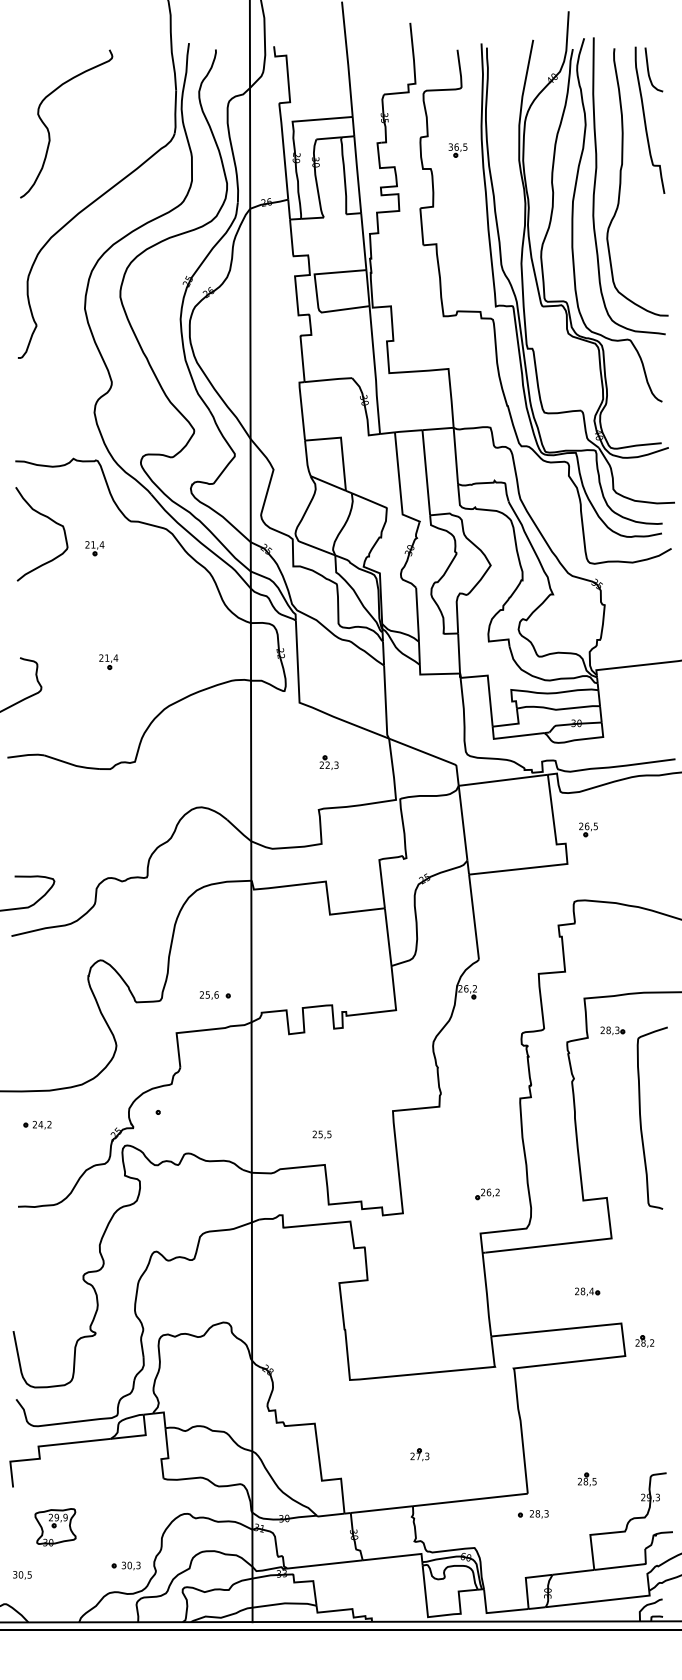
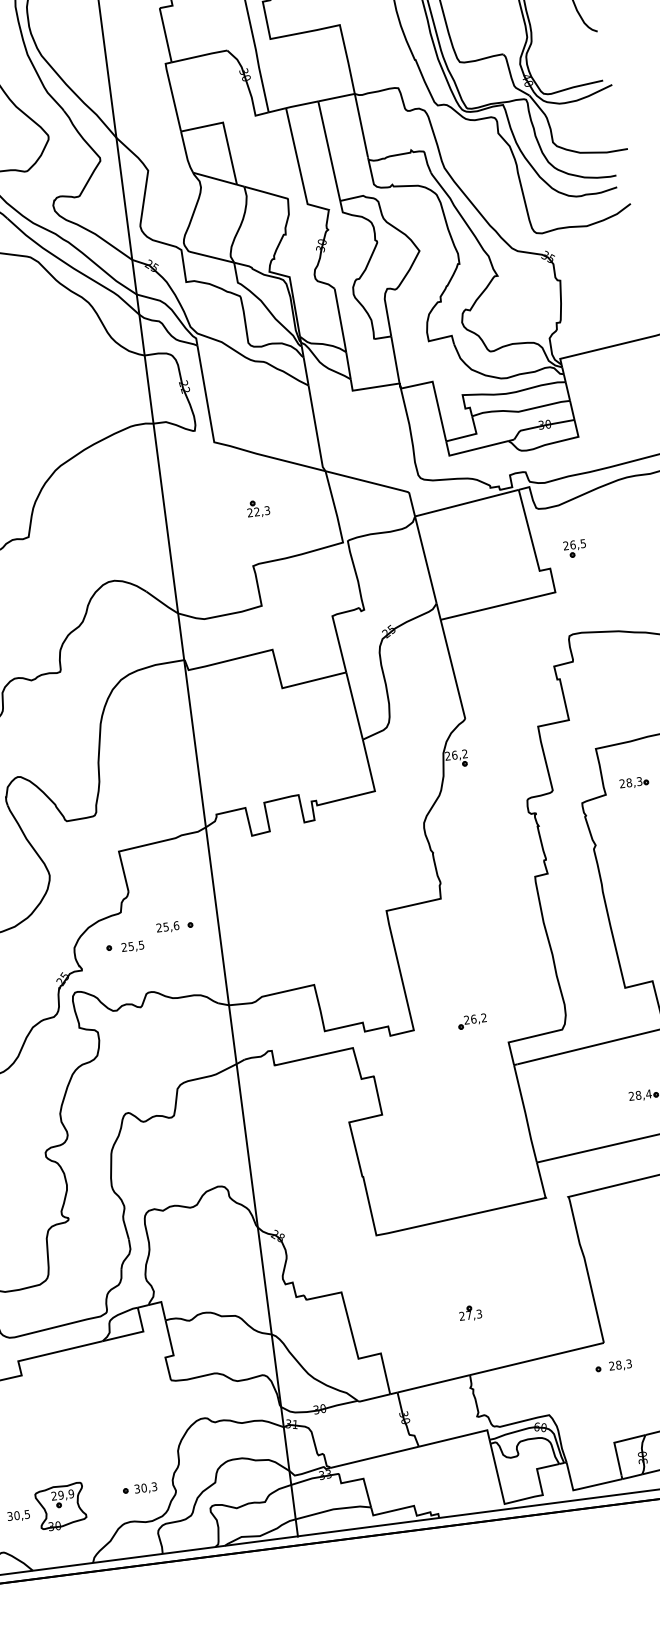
part: (214, 995) -> (174, 926), moved
text: (321, 1134) -> (132, 946), moved
part: (487, 1194) -> (472, 1021), moved
part: (55, 1527) -> (60, 1507), moved

